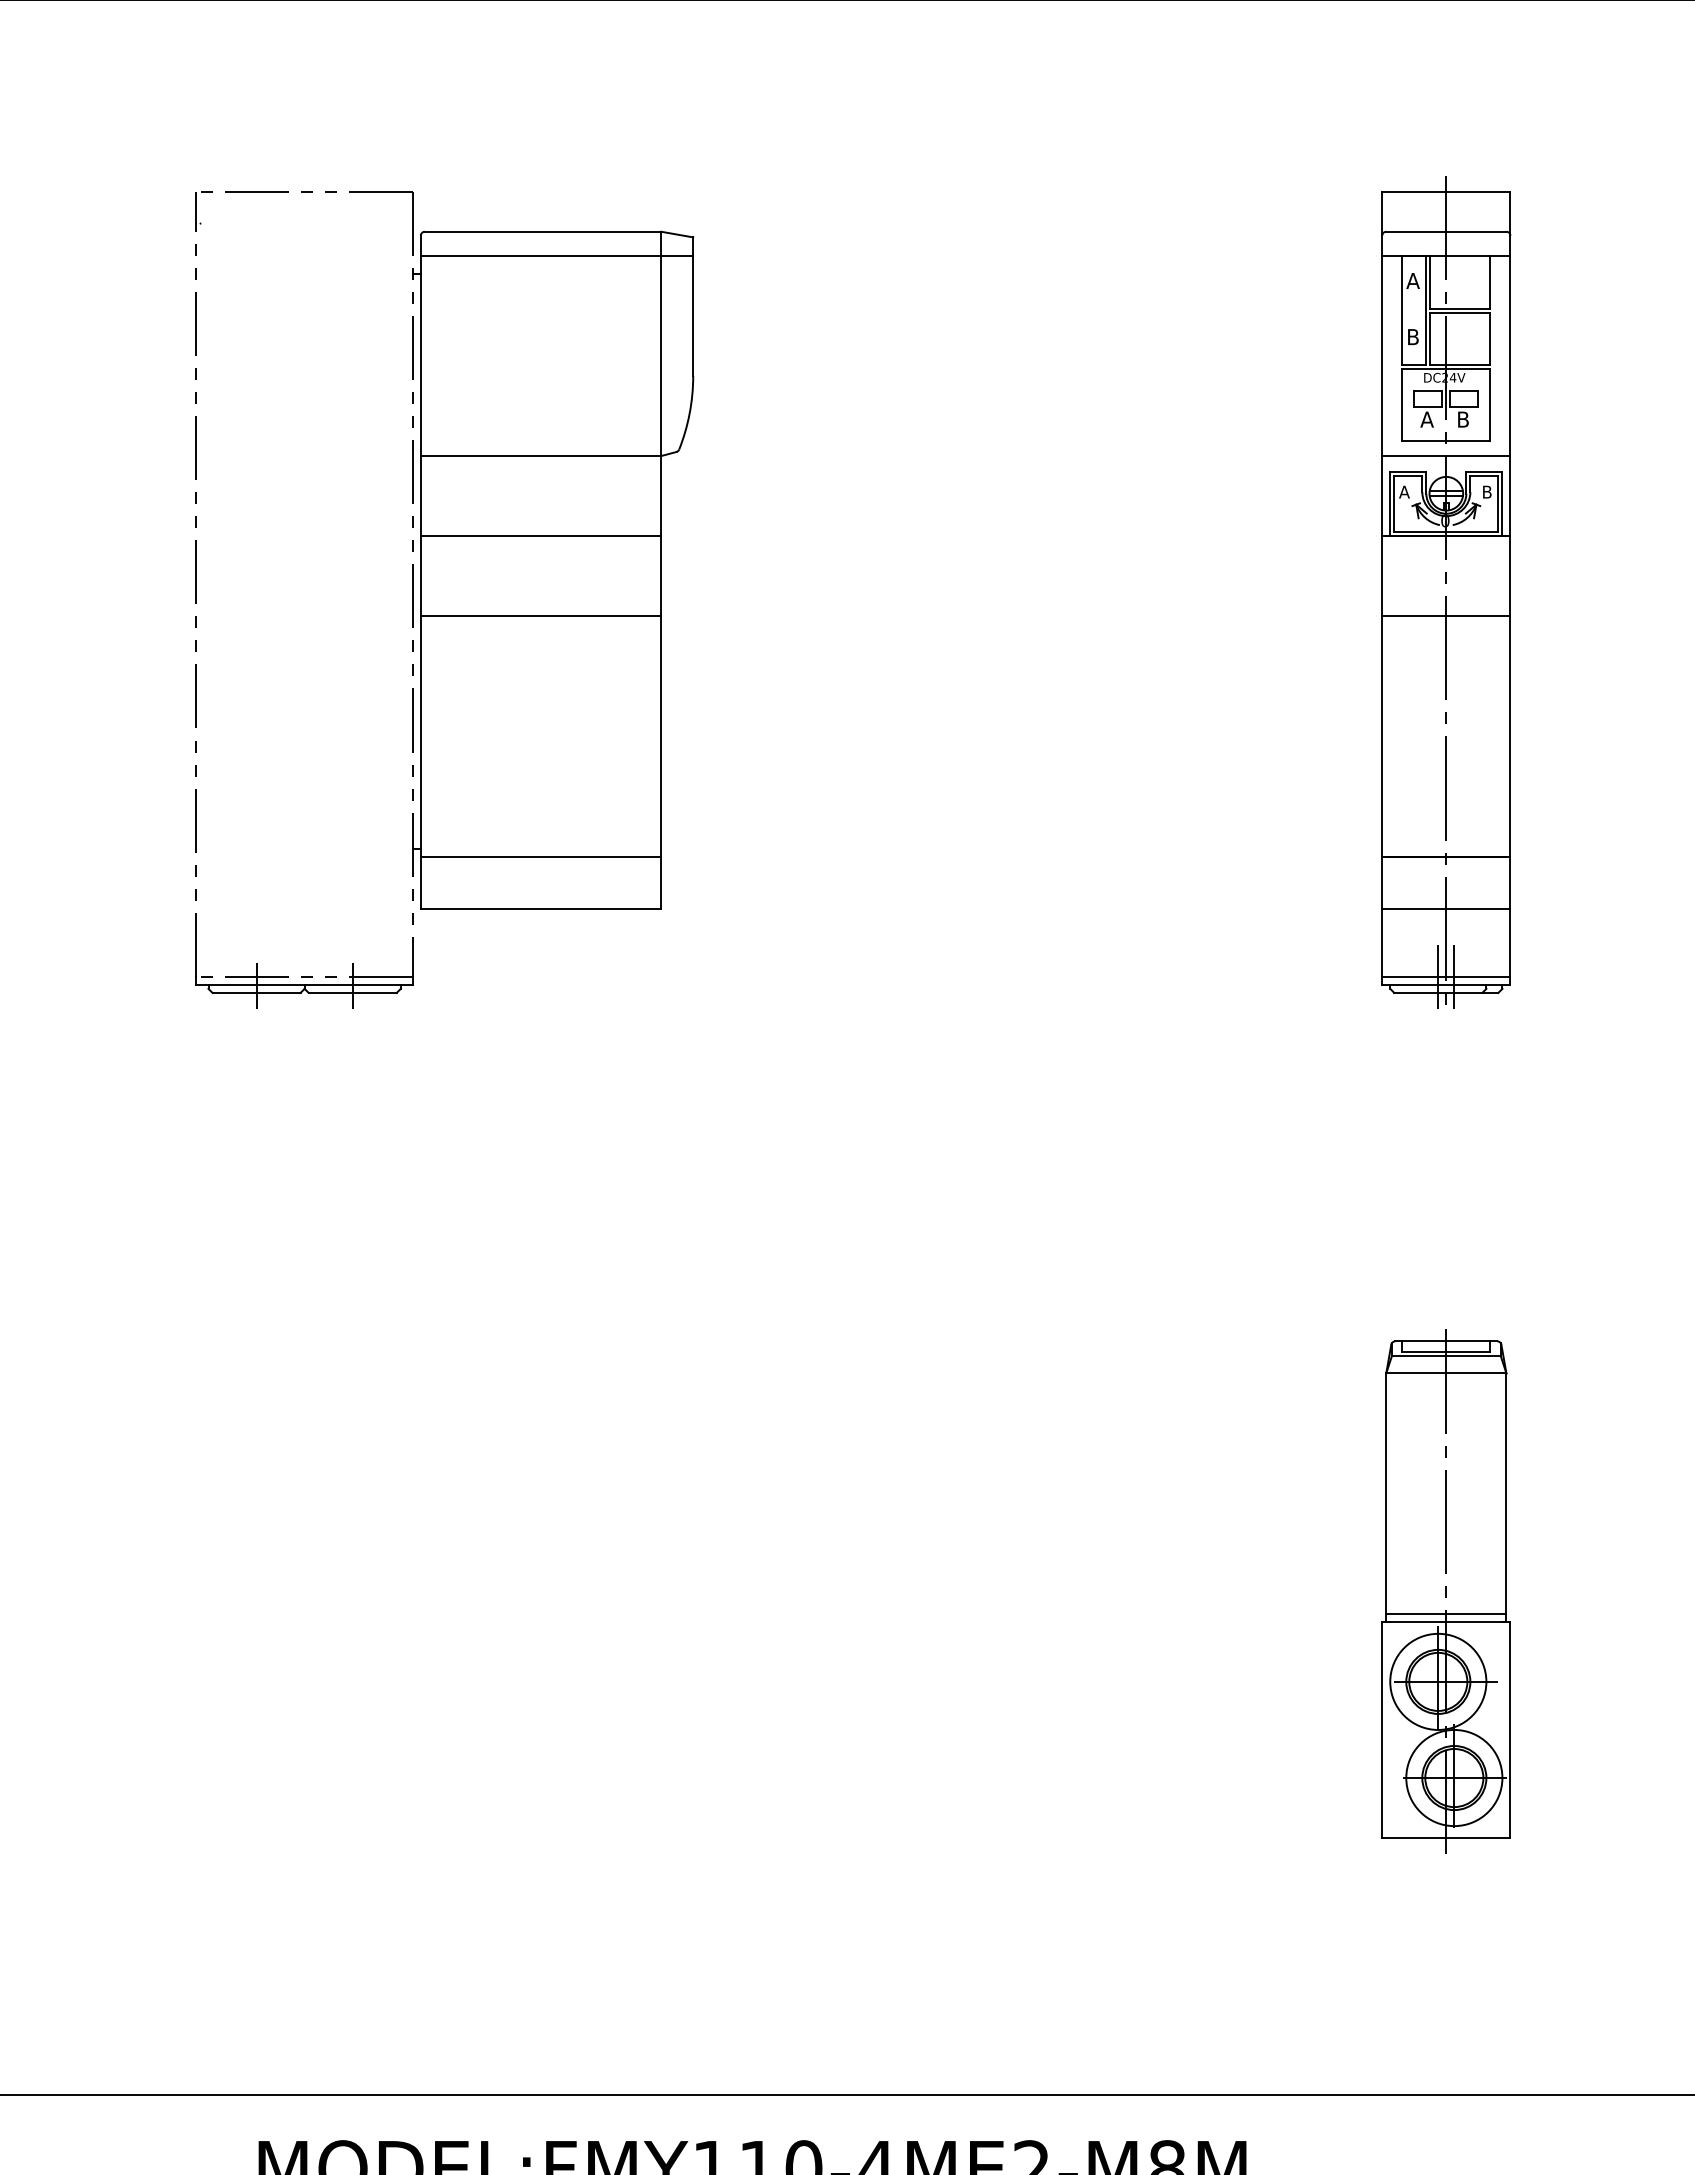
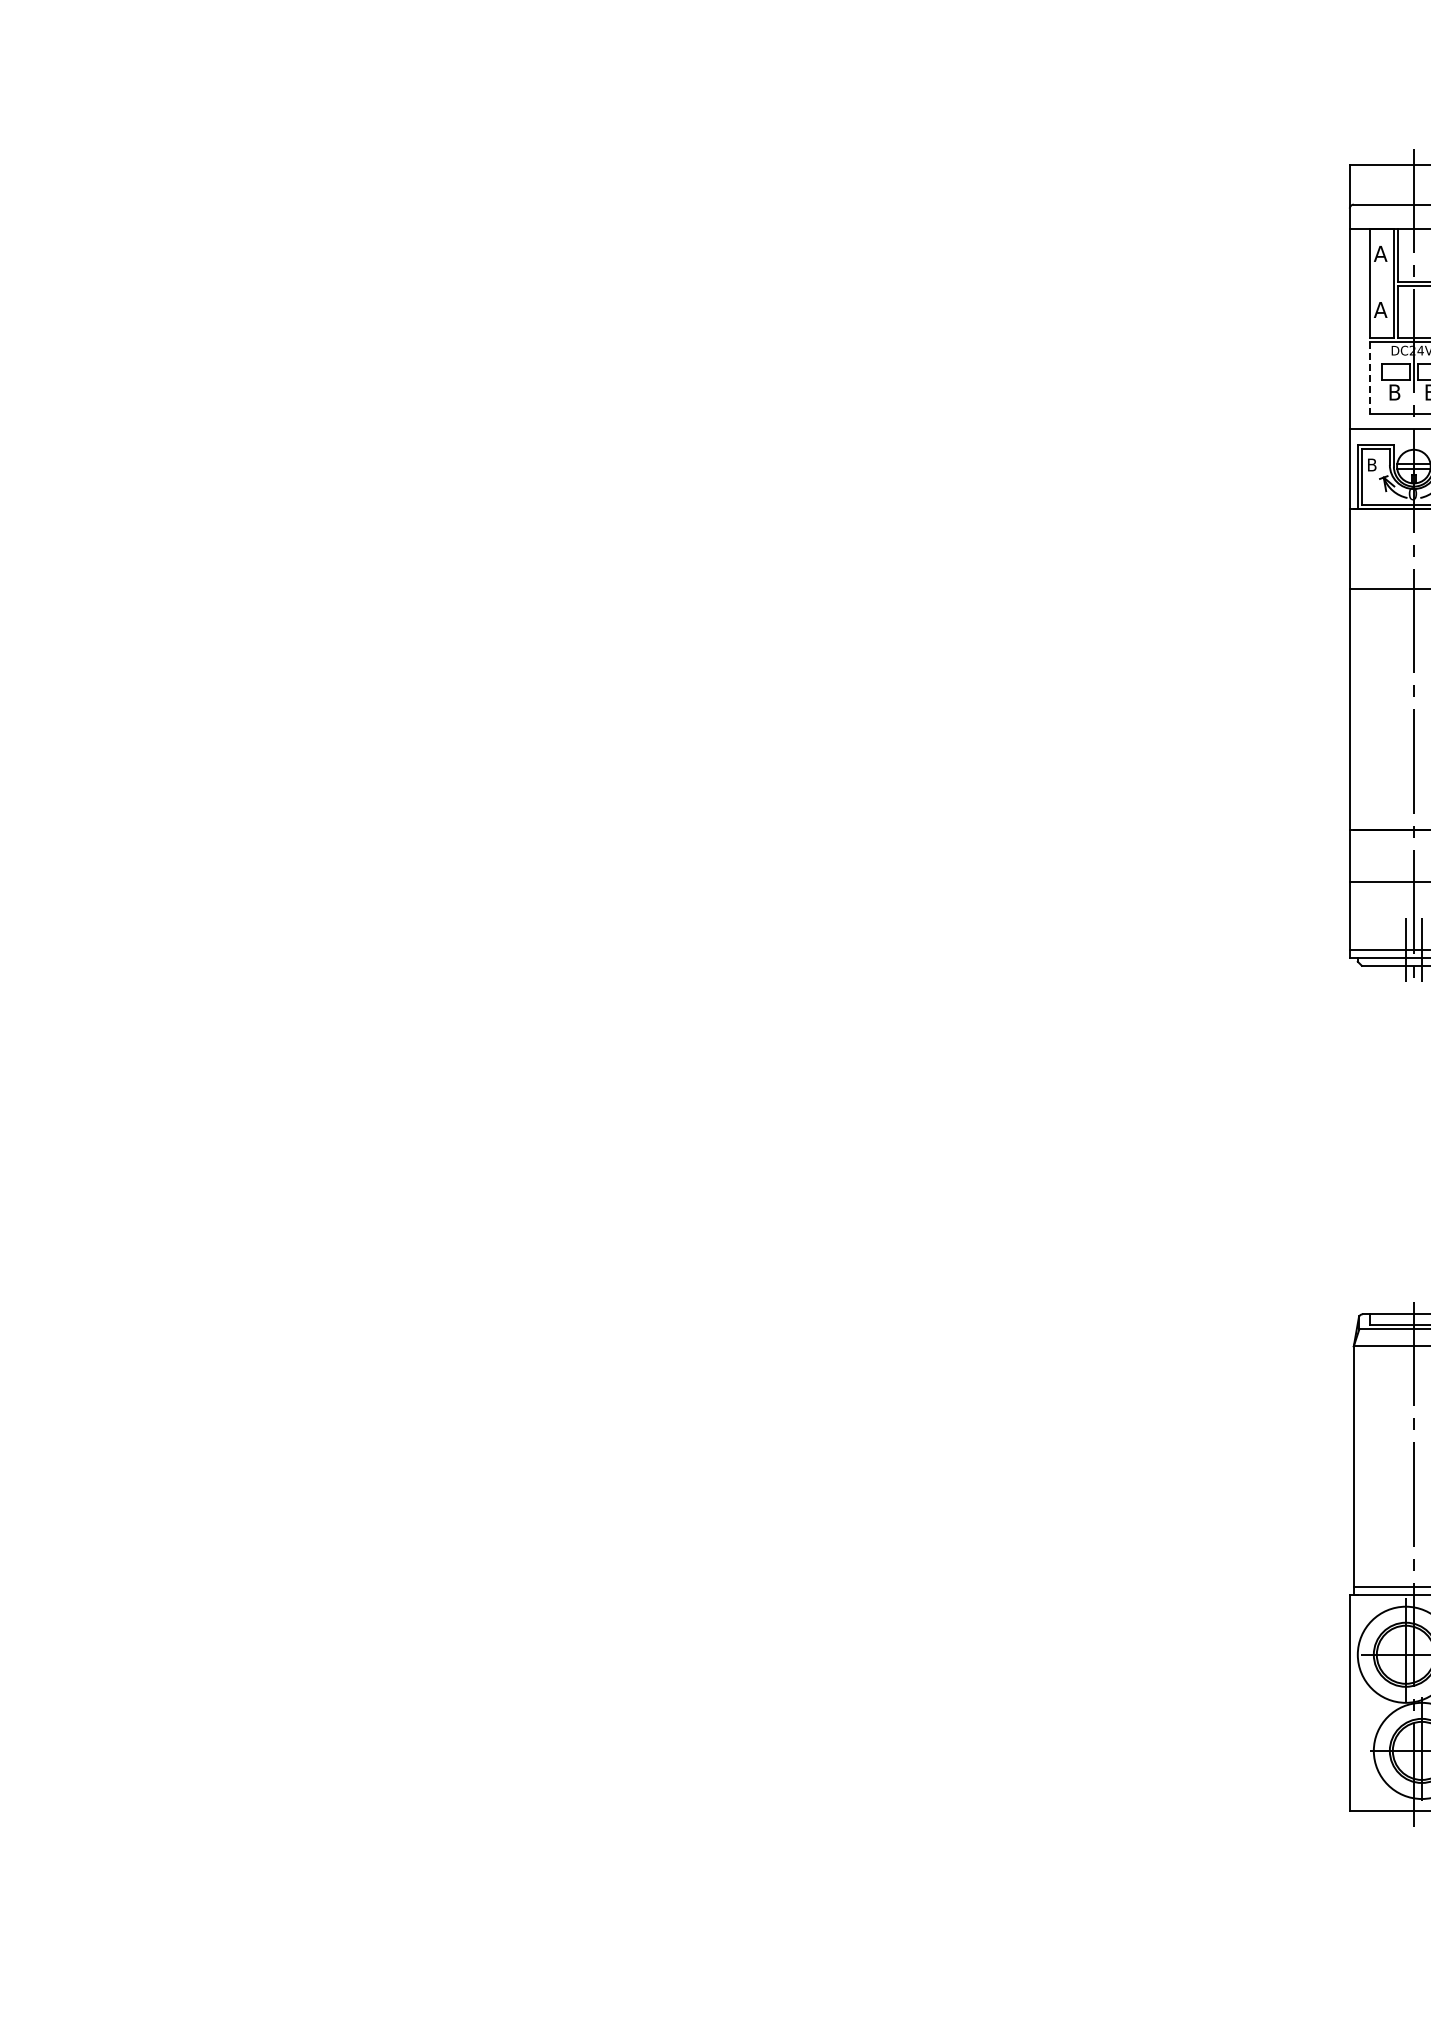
text: (1412, 337) -> (1380, 310), B -> A
line: (1402, 405) -> (1370, 378), solid -> dashed
text: (1426, 419) -> (1394, 392), A -> B
text: (1404, 491) -> (1372, 464), A -> B
part: (444, 599) -> (412, 572), removed

